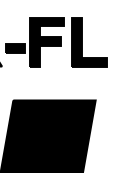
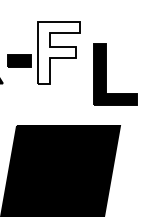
fill: (47, 41) -> (59, 52), removed
part: (82, 42) -> (106, 74), moved

